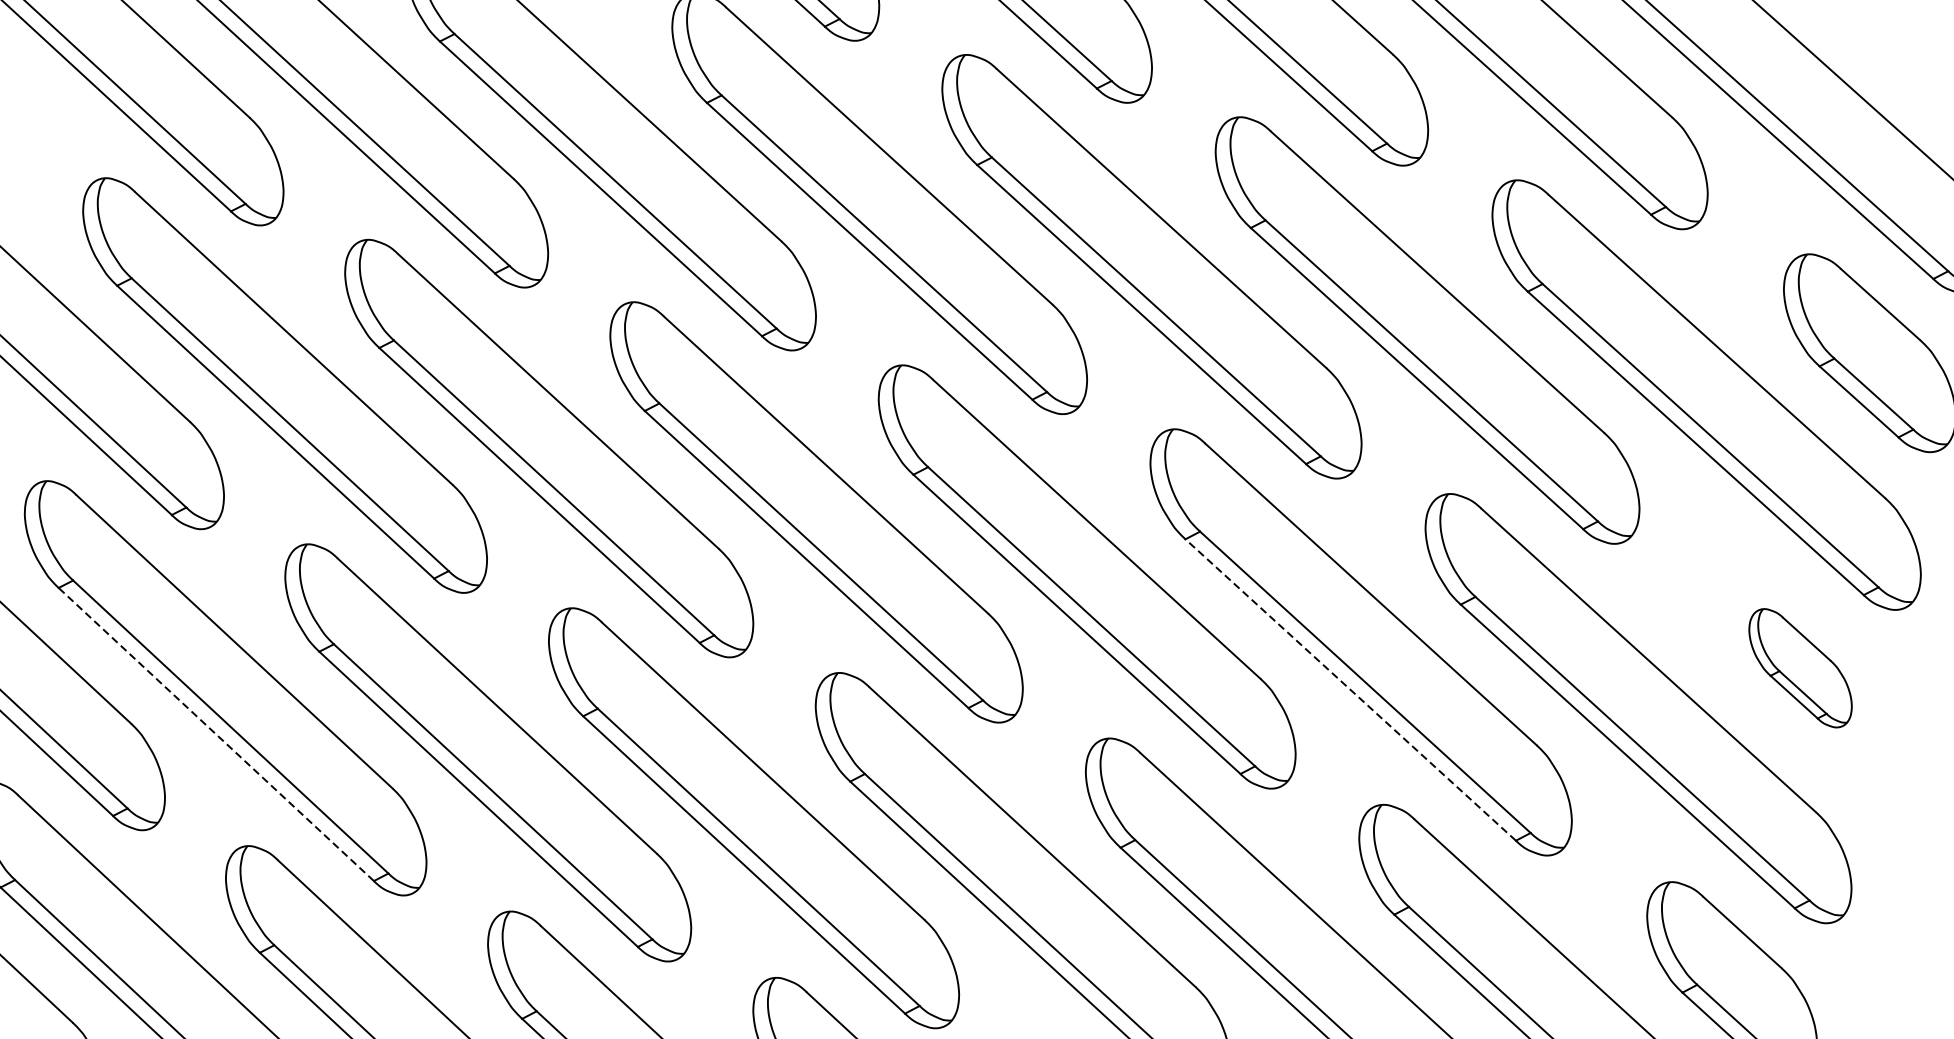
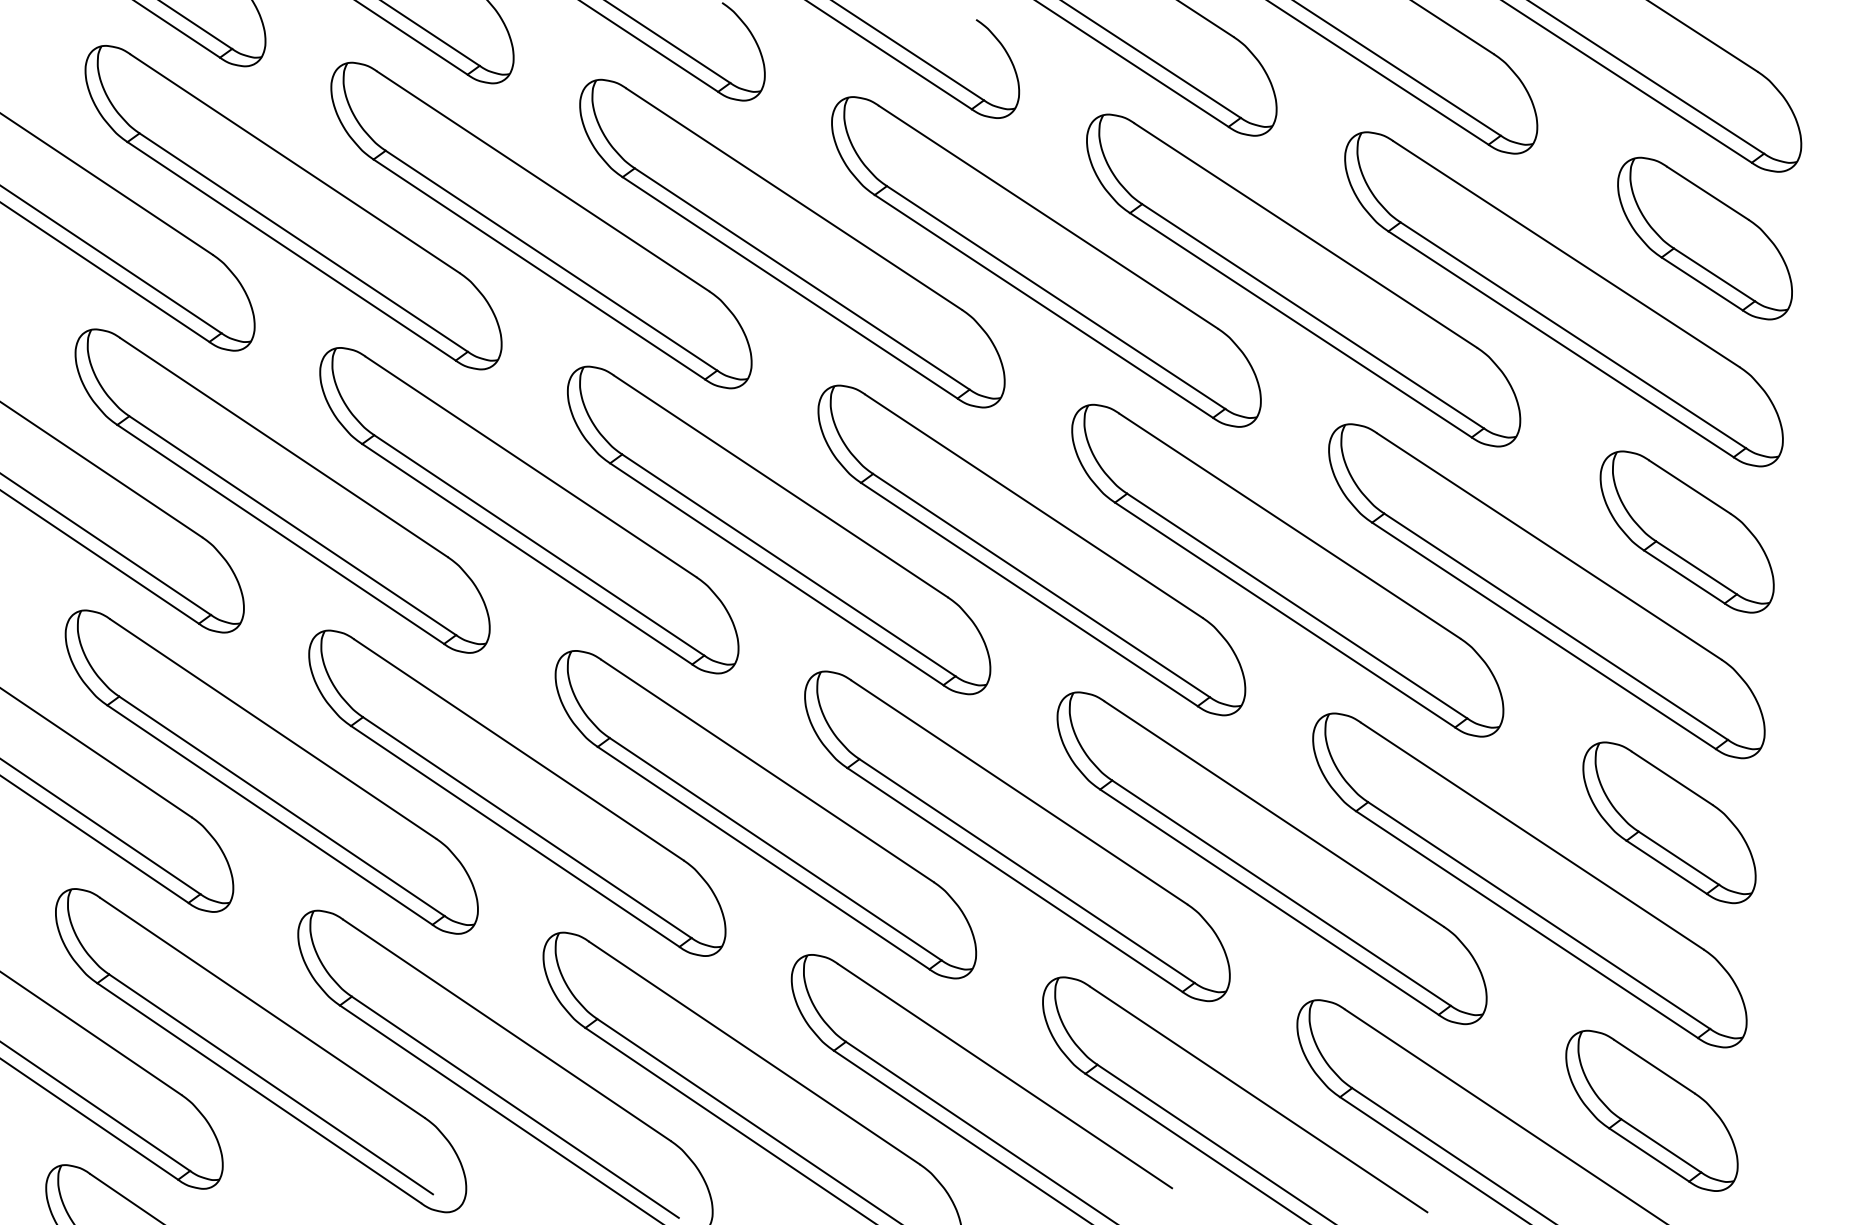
part: (1800, 667) -> (1686, 531), size x1.67
line: (1351, 690) -> (1285, 615), dashed -> solid
line: (215, 733) -> (269, 814), dashed -> solid

